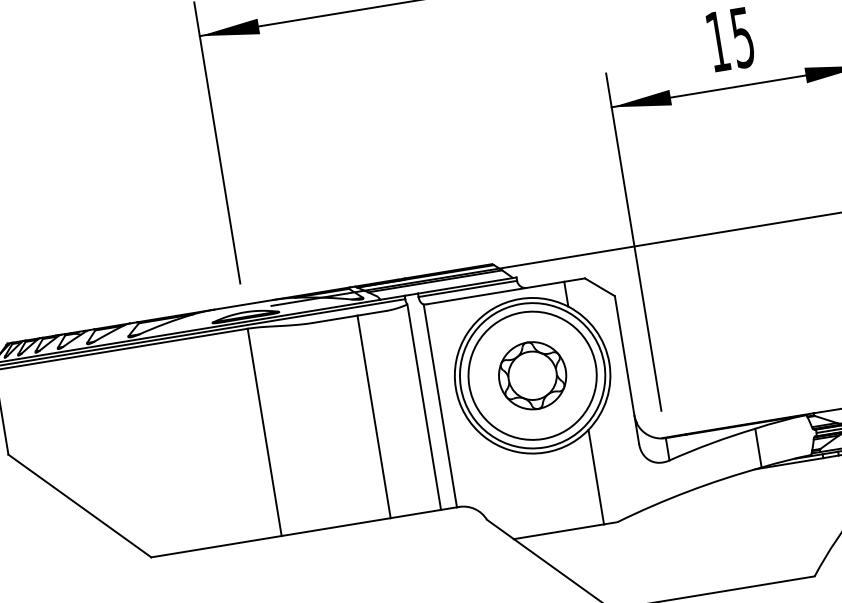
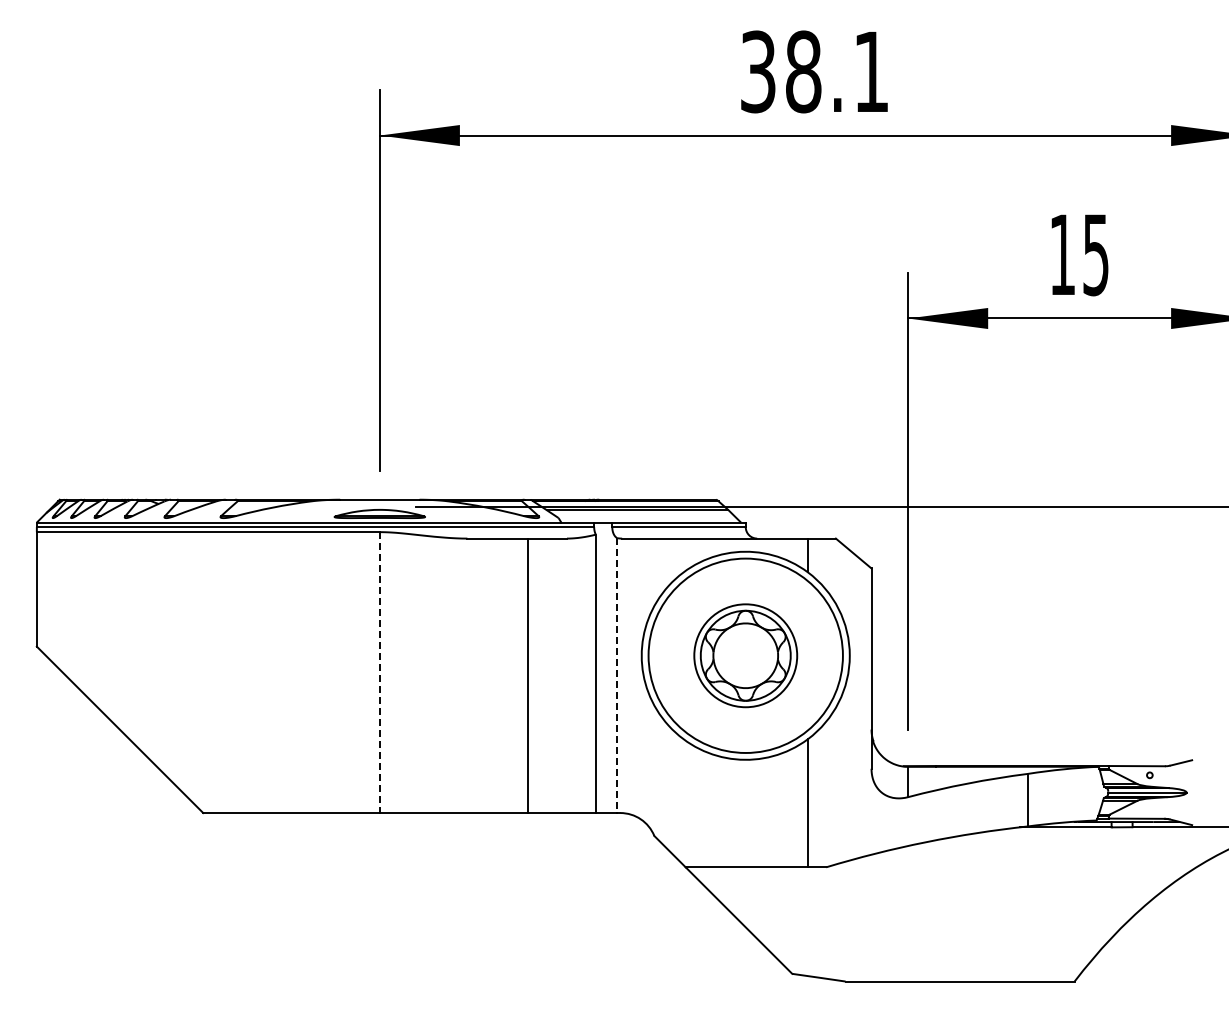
circle: (532, 375) -> (745, 655), size x0.6
line: (440, 406) -> (617, 676), solid -> dashed
line: (264, 433) -> (379, 673), solid -> dashed

